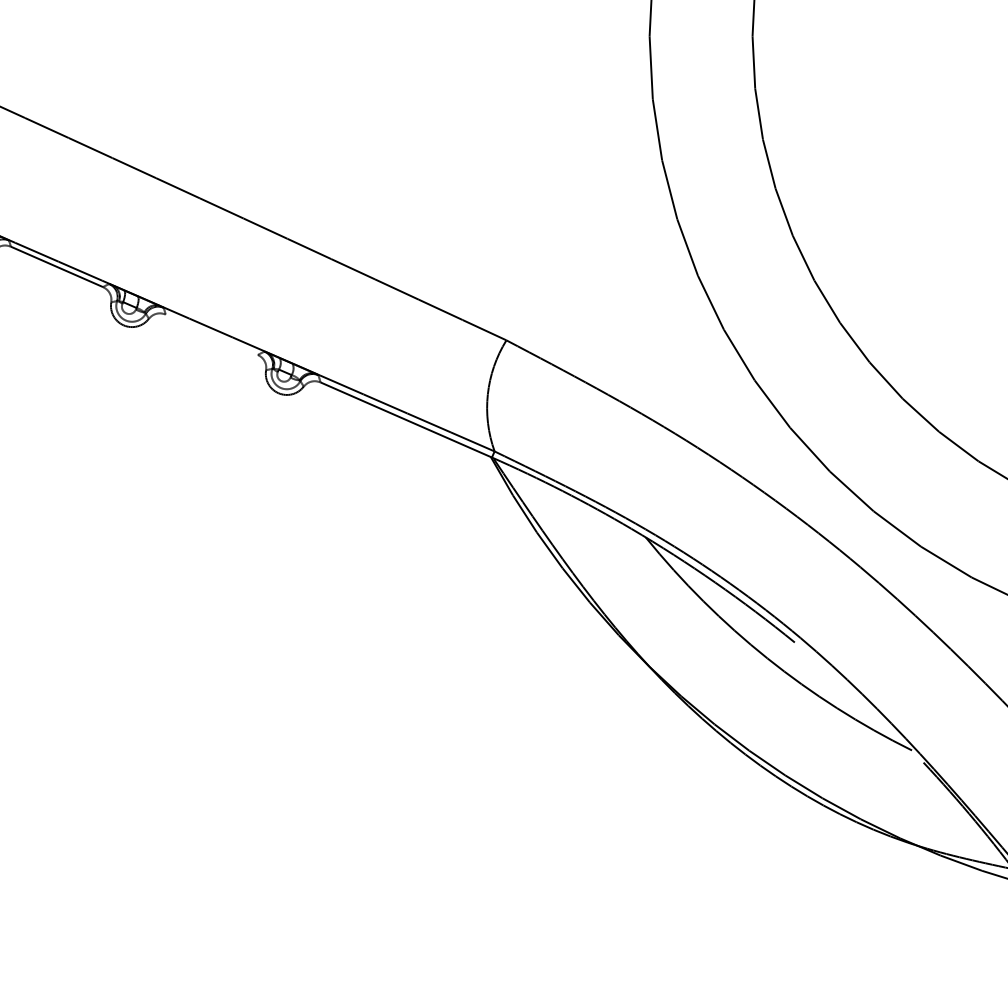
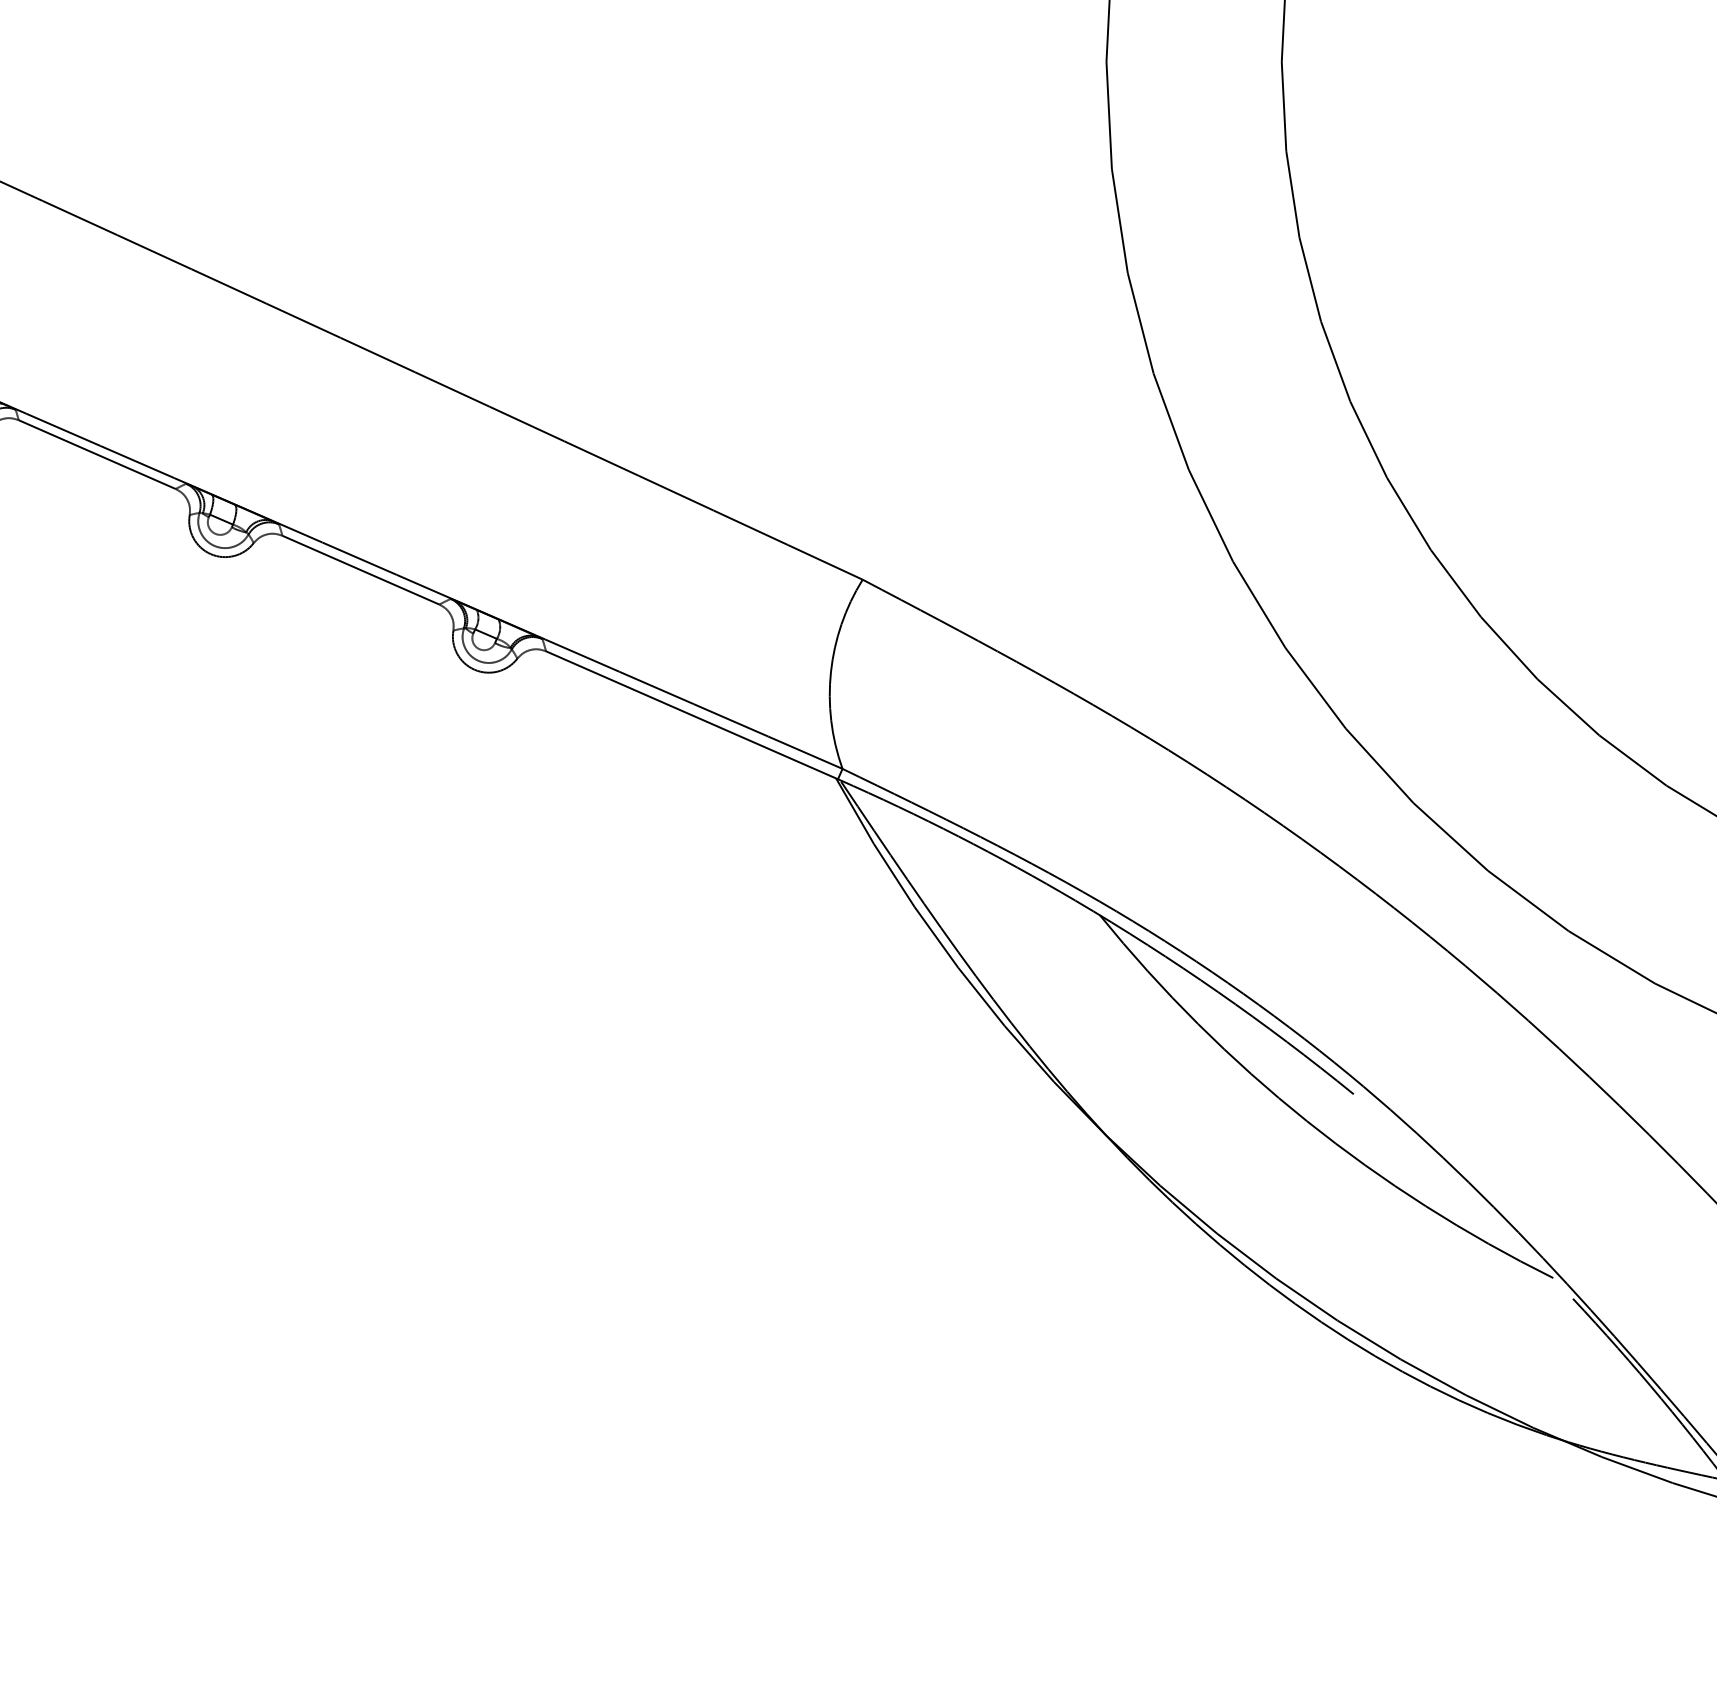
line: (211, 334) -> (360, 569), added

